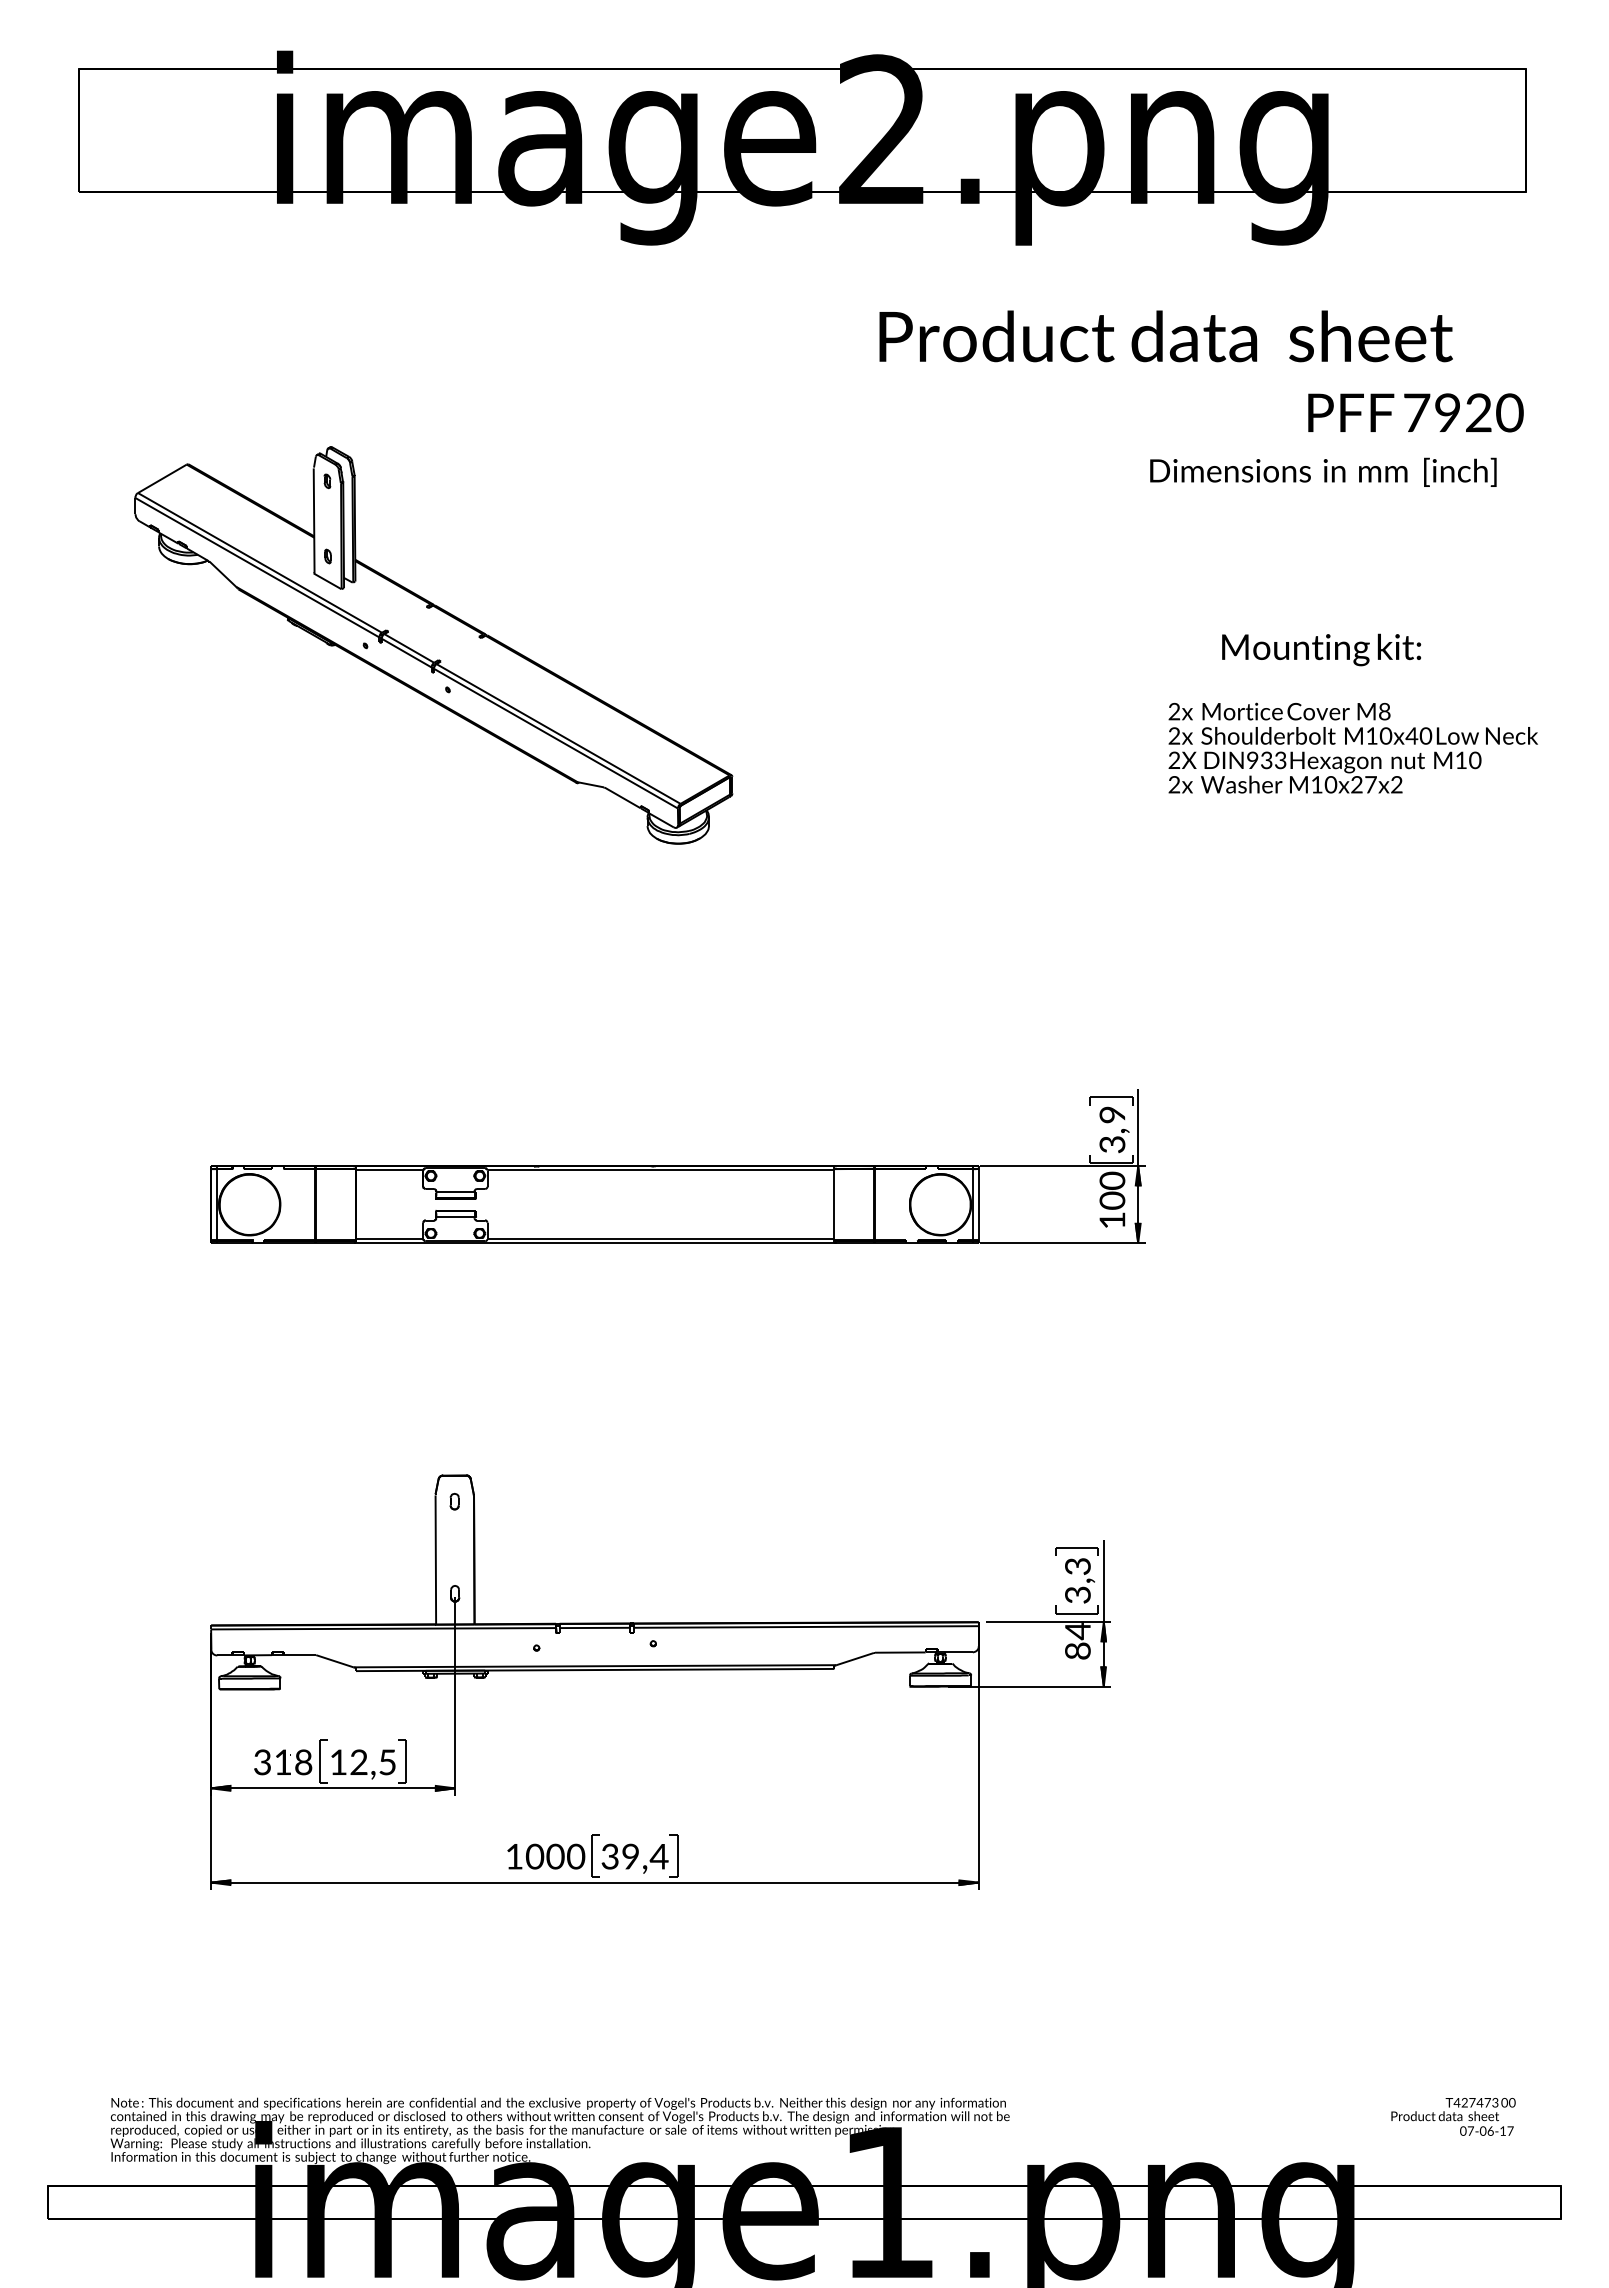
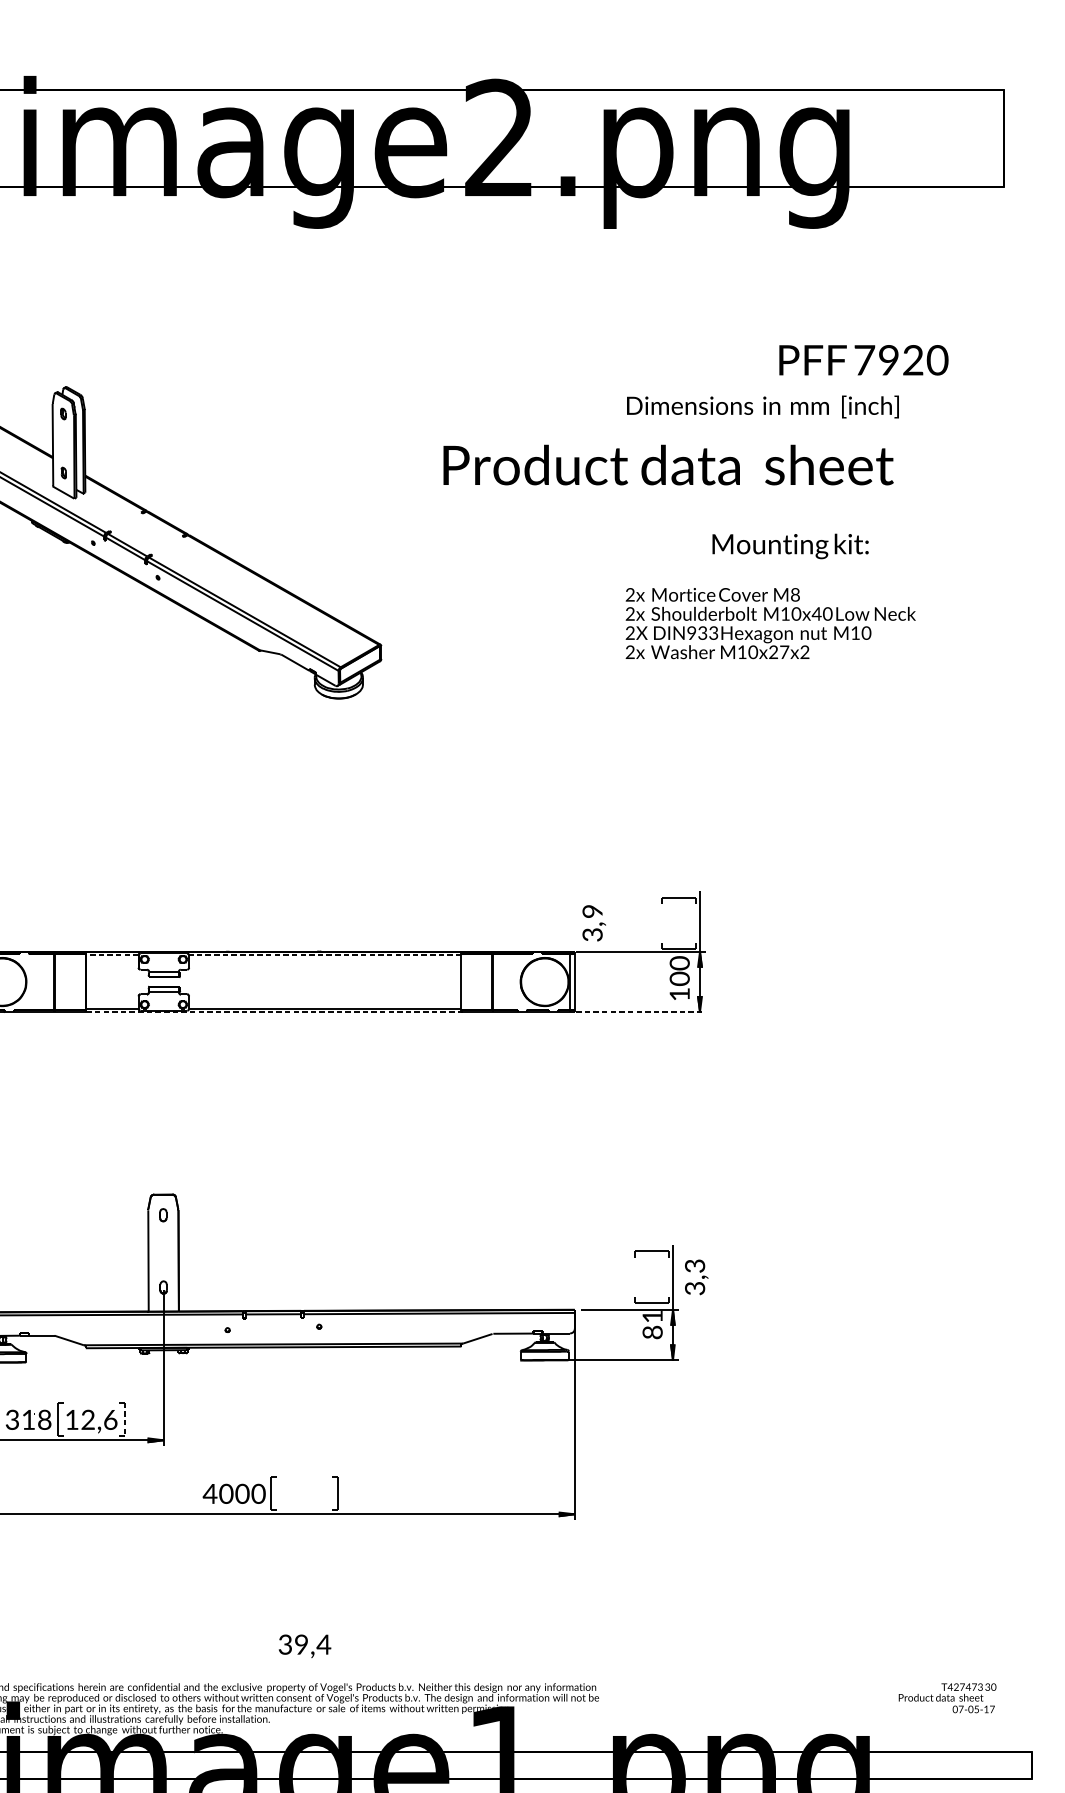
text: (1165, 336) -> (668, 465), moved
text: (1415, 412) -> (863, 359), moved
text: (1323, 471) -> (763, 406), moved
text: (1321, 649) -> (790, 546), moved
text: (1352, 747) -> (770, 623), moved
text: (1114, 1129) -> (594, 922), moved
line: (389, 1170) -> (112, 955), solid -> dashed
line: (660, 1170) -> (324, 955), solid -> dashed
line: (595, 1243) -> (273, 1012), solid -> dashed
line: (1063, 1243) -> (641, 1012), solid -> dashed
text: (1079, 1580) -> (696, 1277), moved
text: (1077, 1631) -> (652, 1317), 84 -> 81
text: (387, 1762) -> (110, 1419), 12,5 -> 12,6
line: (405, 1762) -> (124, 1419), solid -> dashed
text: (513, 1856) -> (209, 1493), 1000 -> 4000
text: (634, 1858) -> (304, 1646), moved
text: (1504, 2102) -> (987, 1686), 00 -> 30
text: (1490, 2130) -> (976, 1708), 07-06-17 -> 07-05-17

